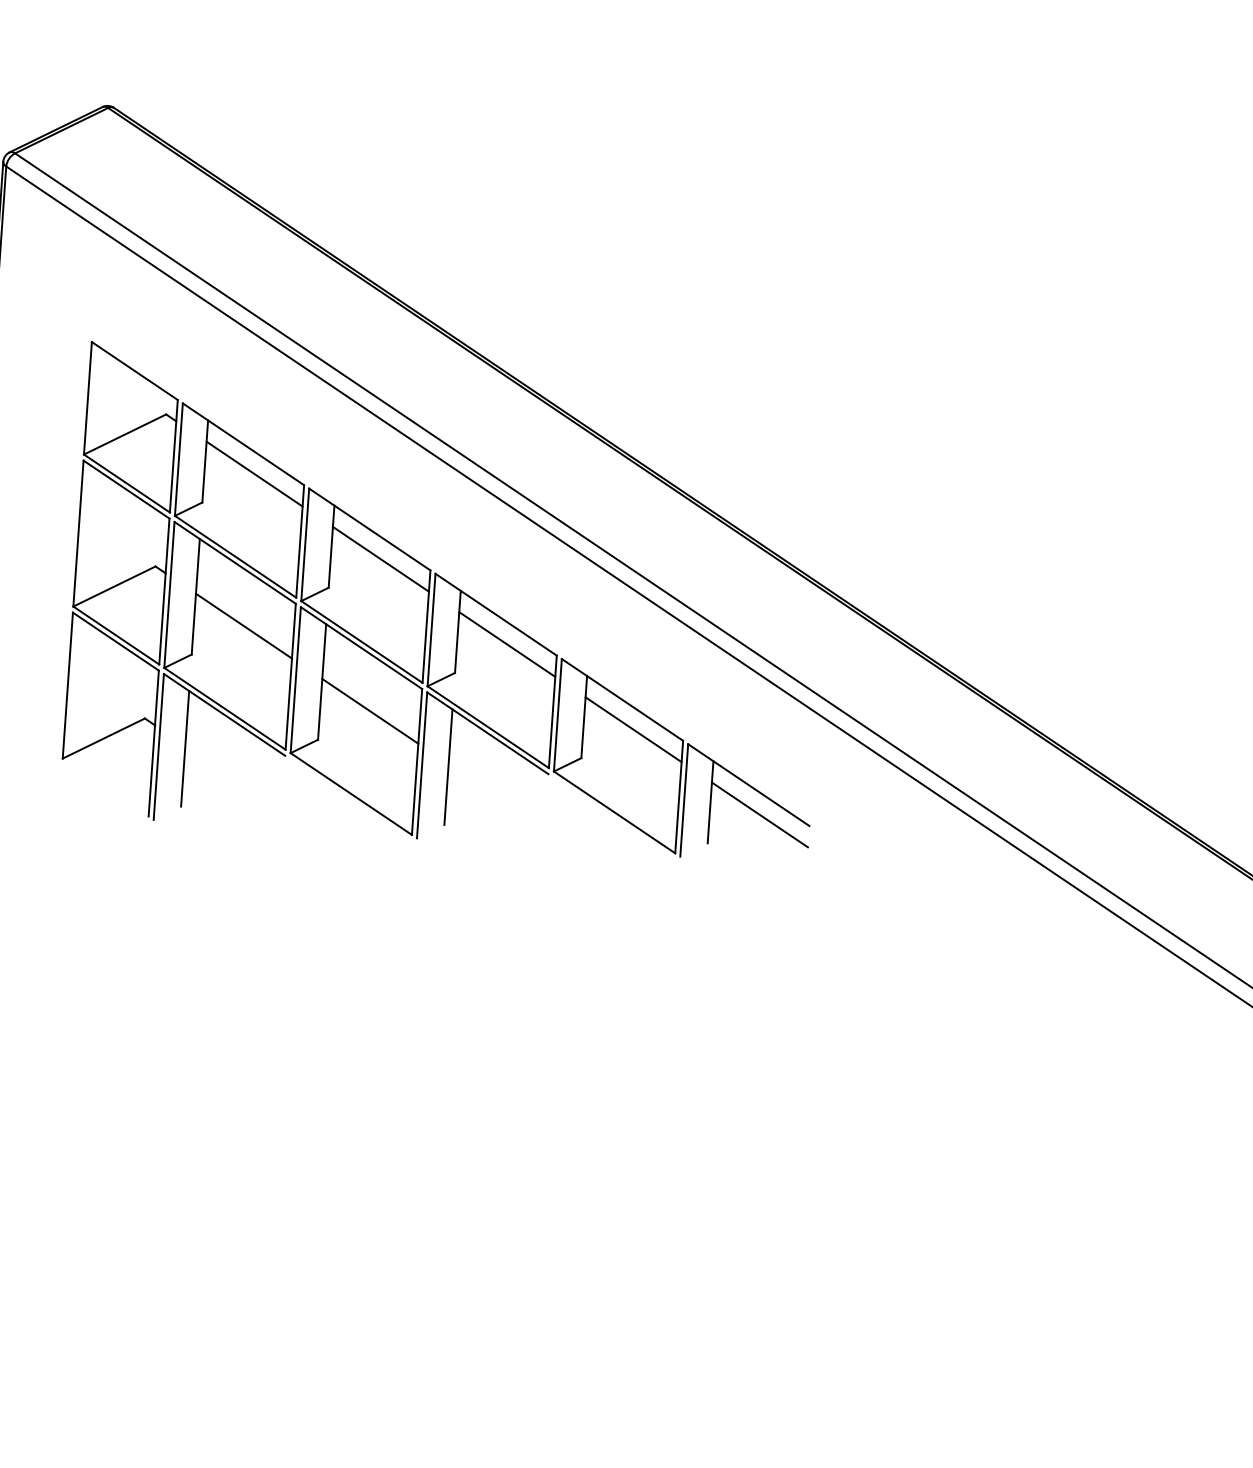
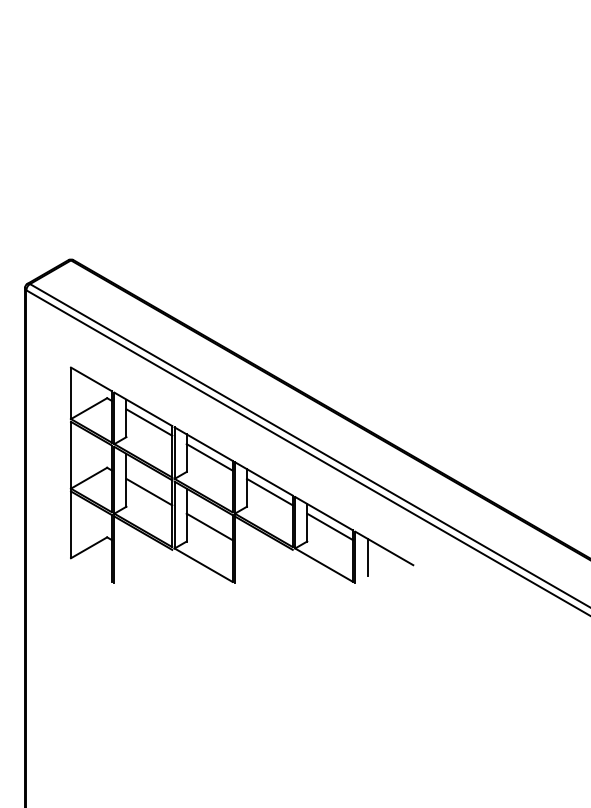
line: (185, 747) -> (126, 549), removed
line: (447, 766) -> (246, 549), removed
line: (760, 814) -> (390, 561), removed

